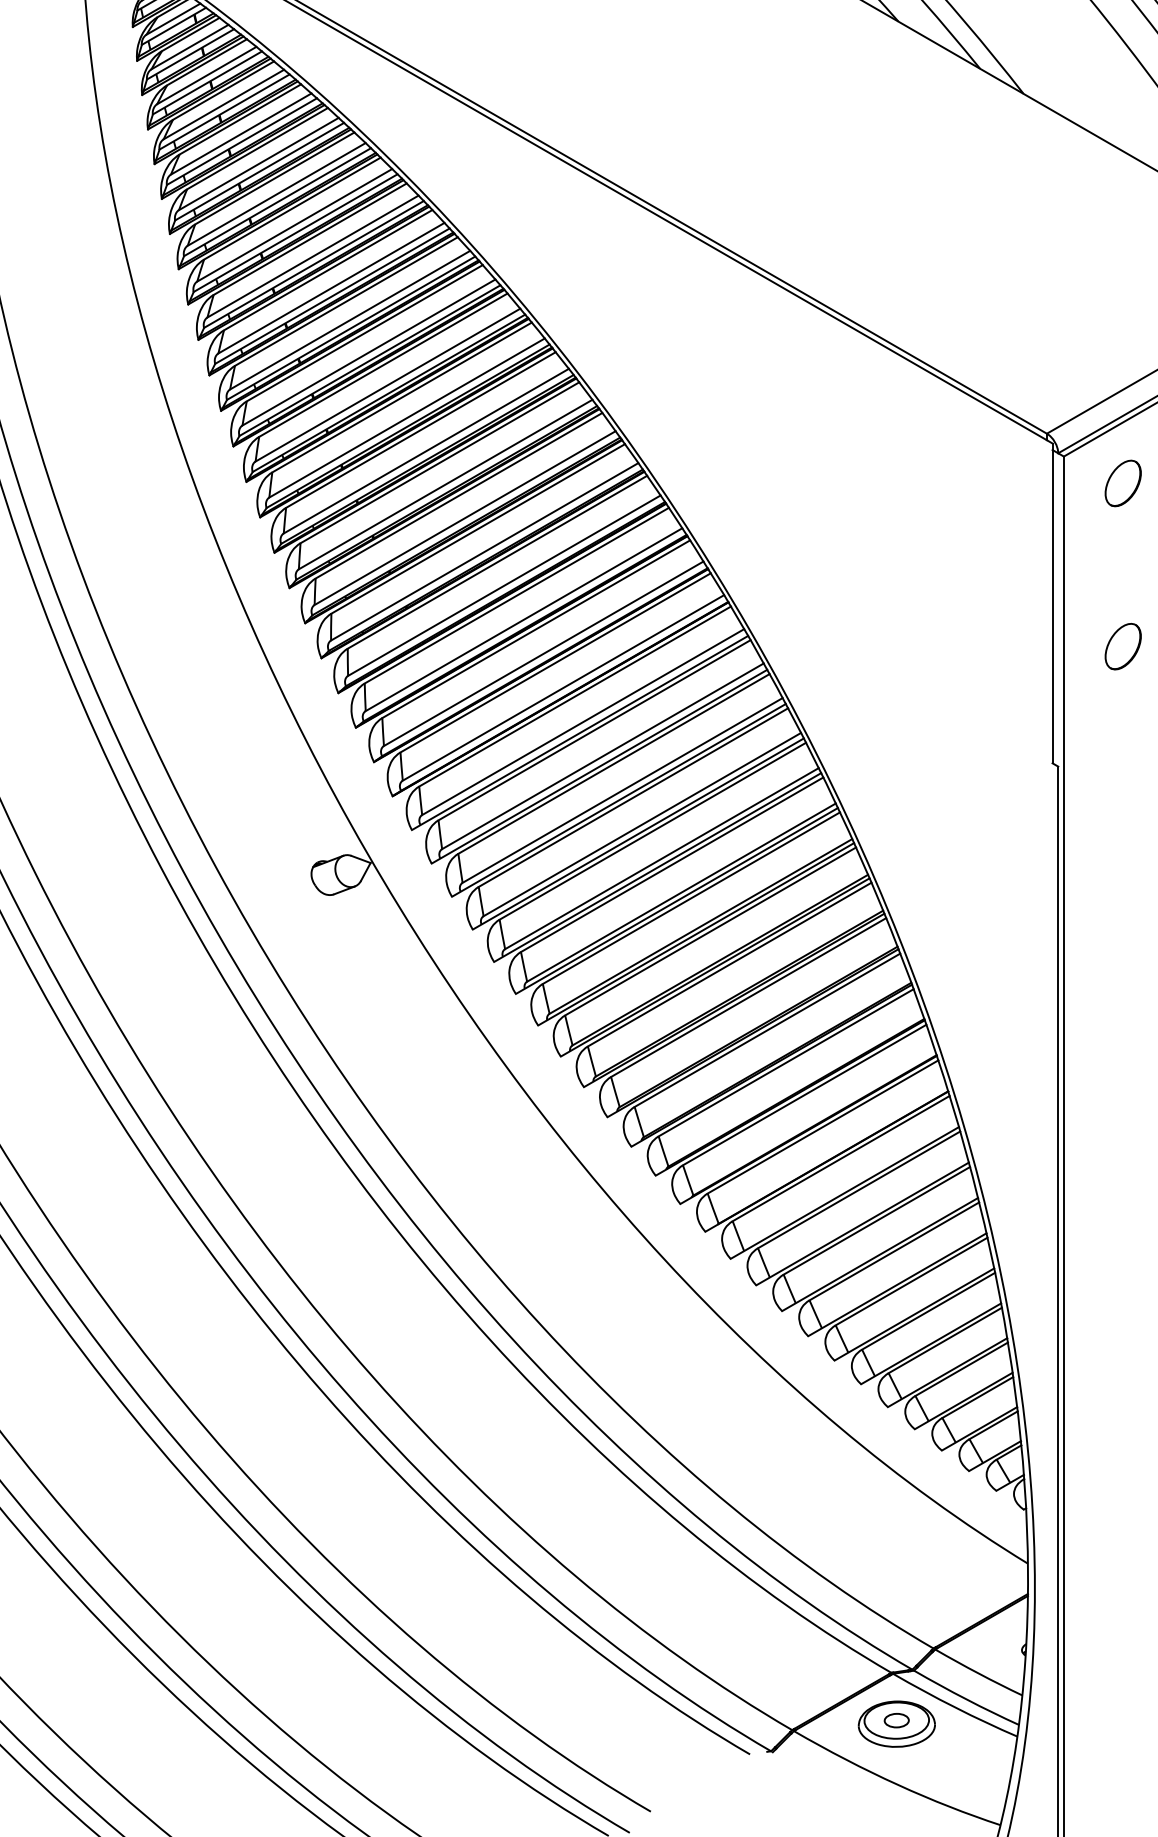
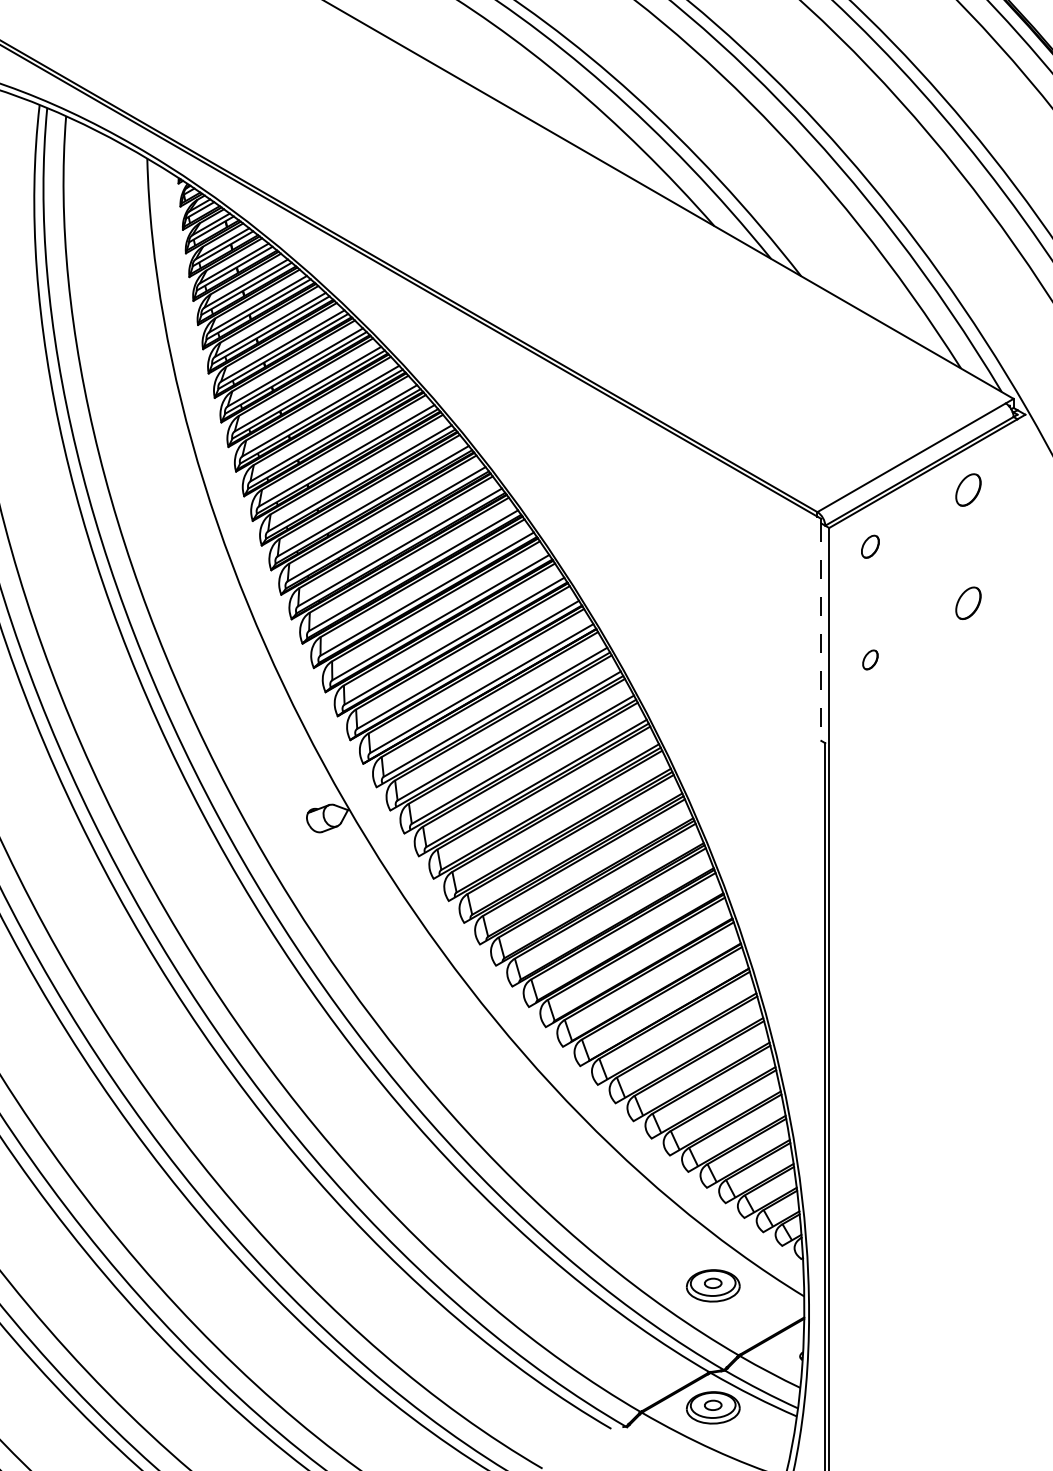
part: (1123, 483) -> (870, 546), size x0.7
line: (1052, 607) -> (821, 632), solid -> dashed
part: (1123, 646) -> (870, 659), size x0.6
part: (897, 1547) -> (713, 1285), added

